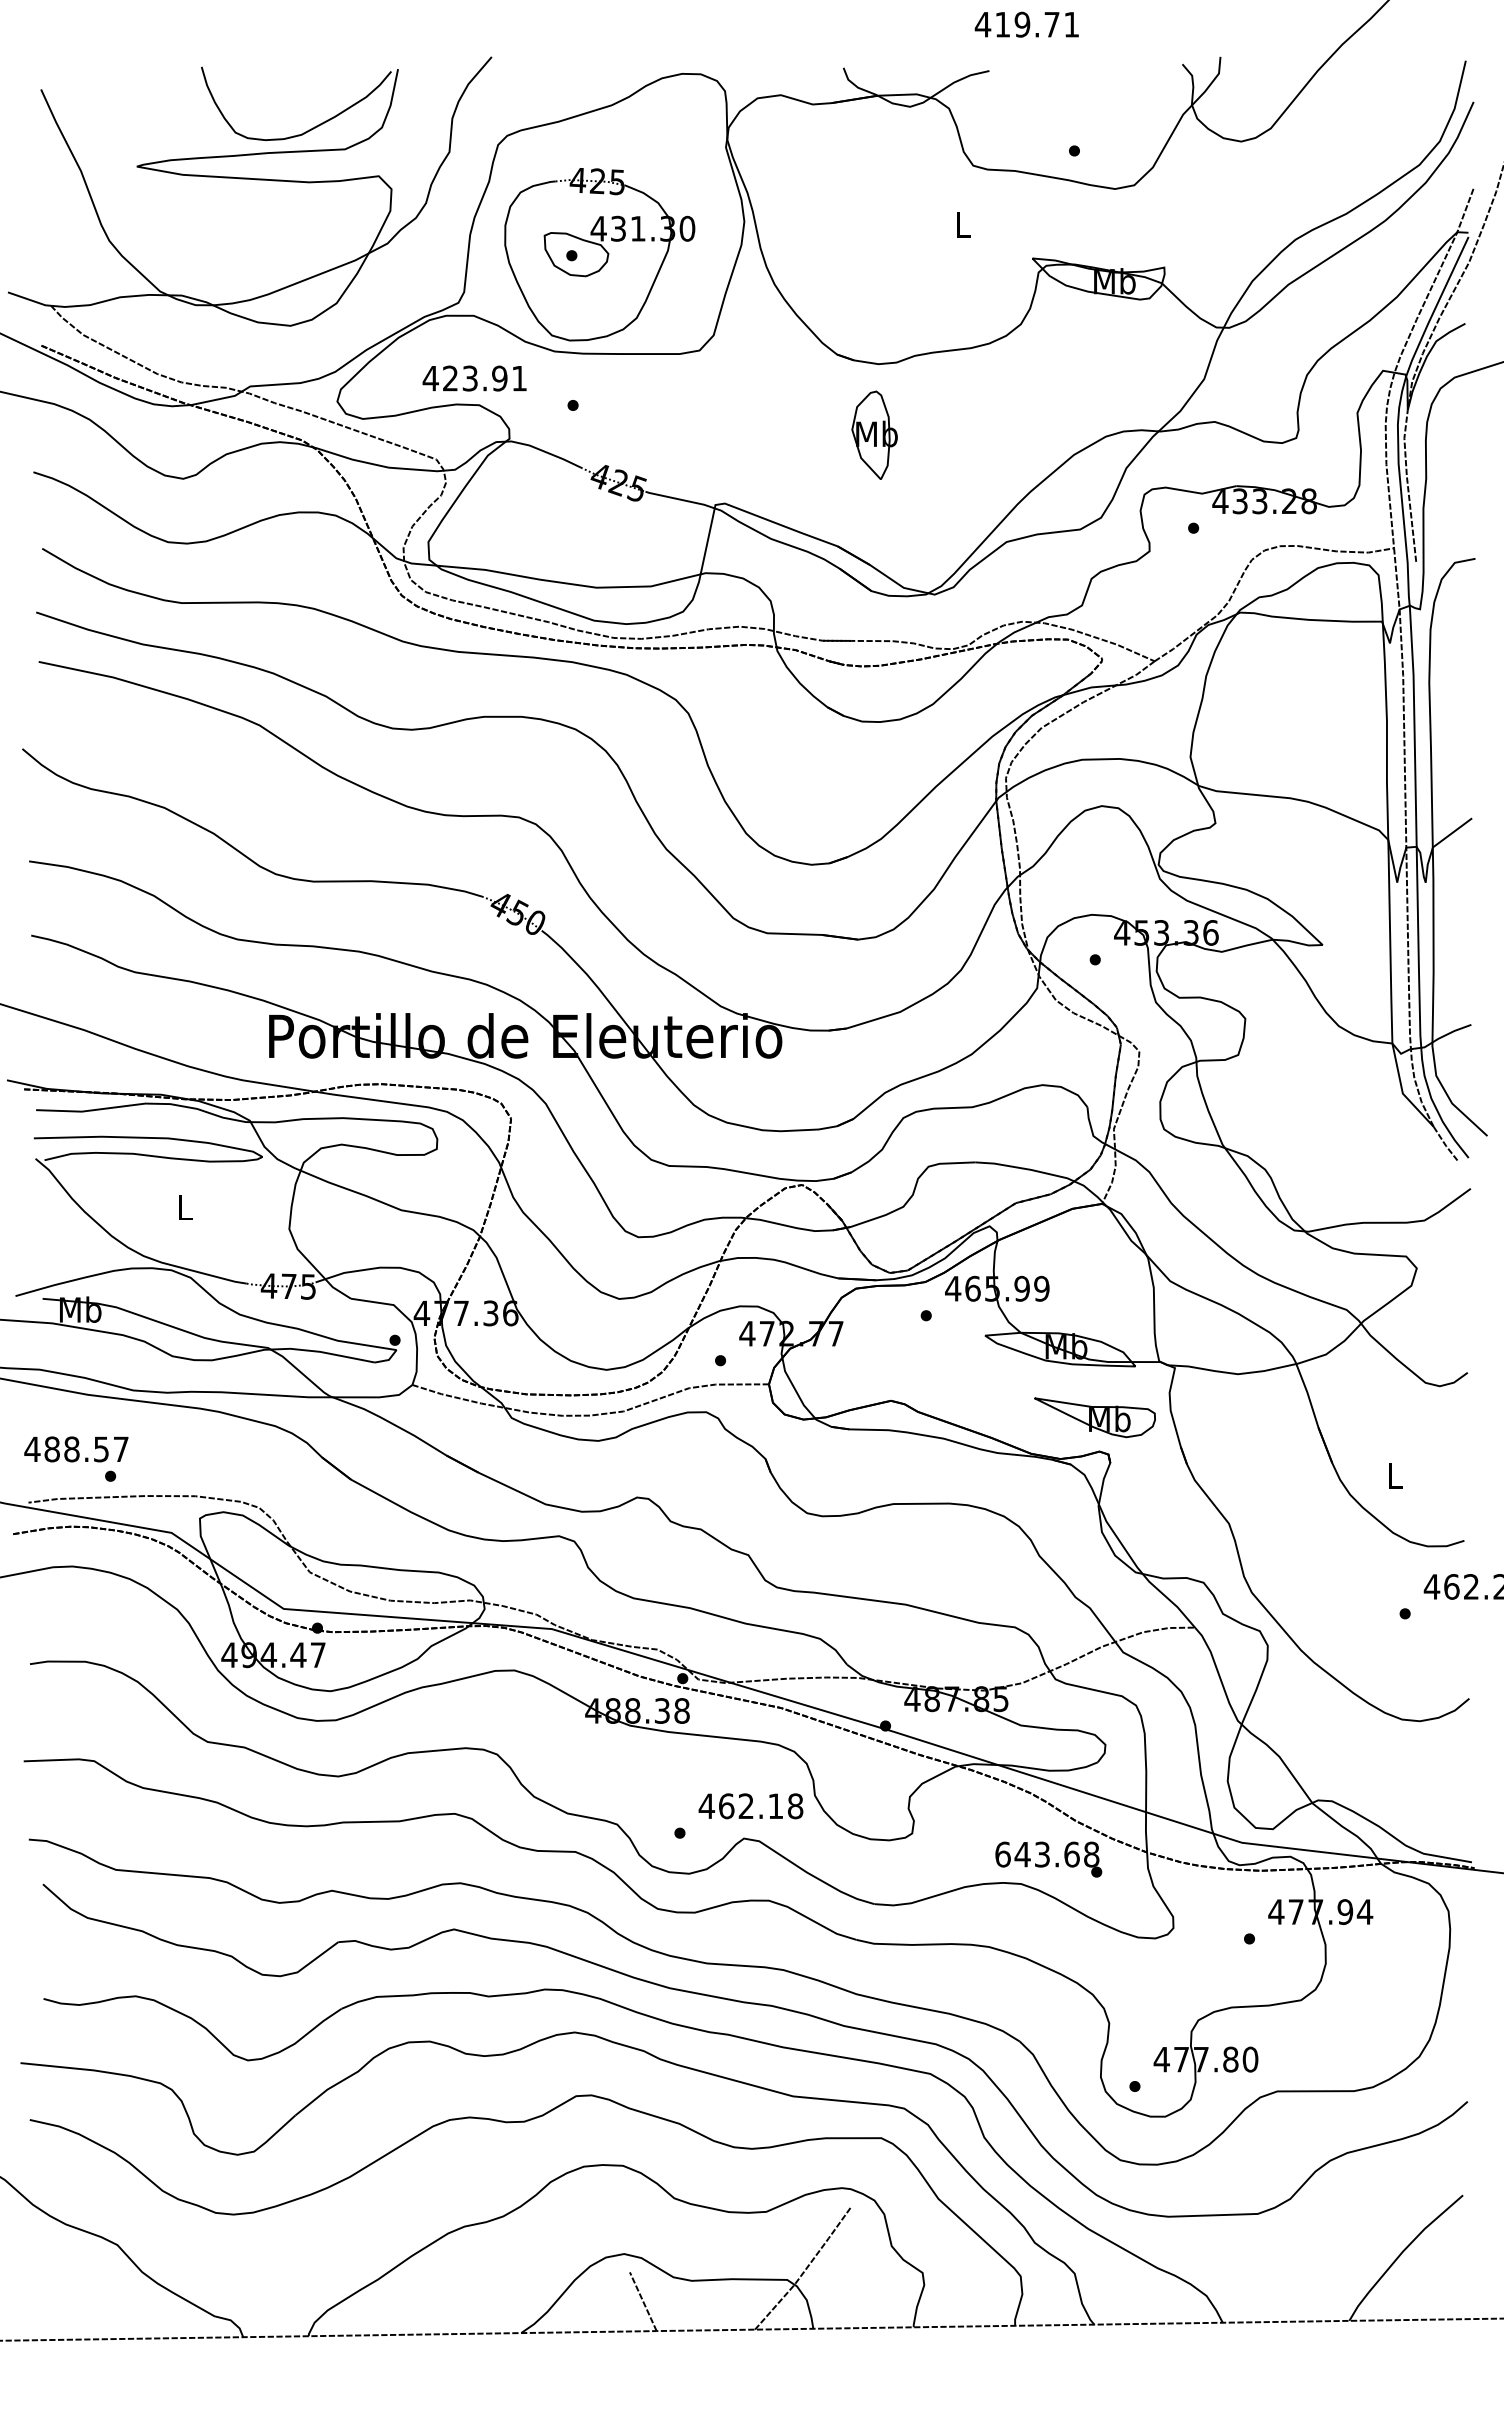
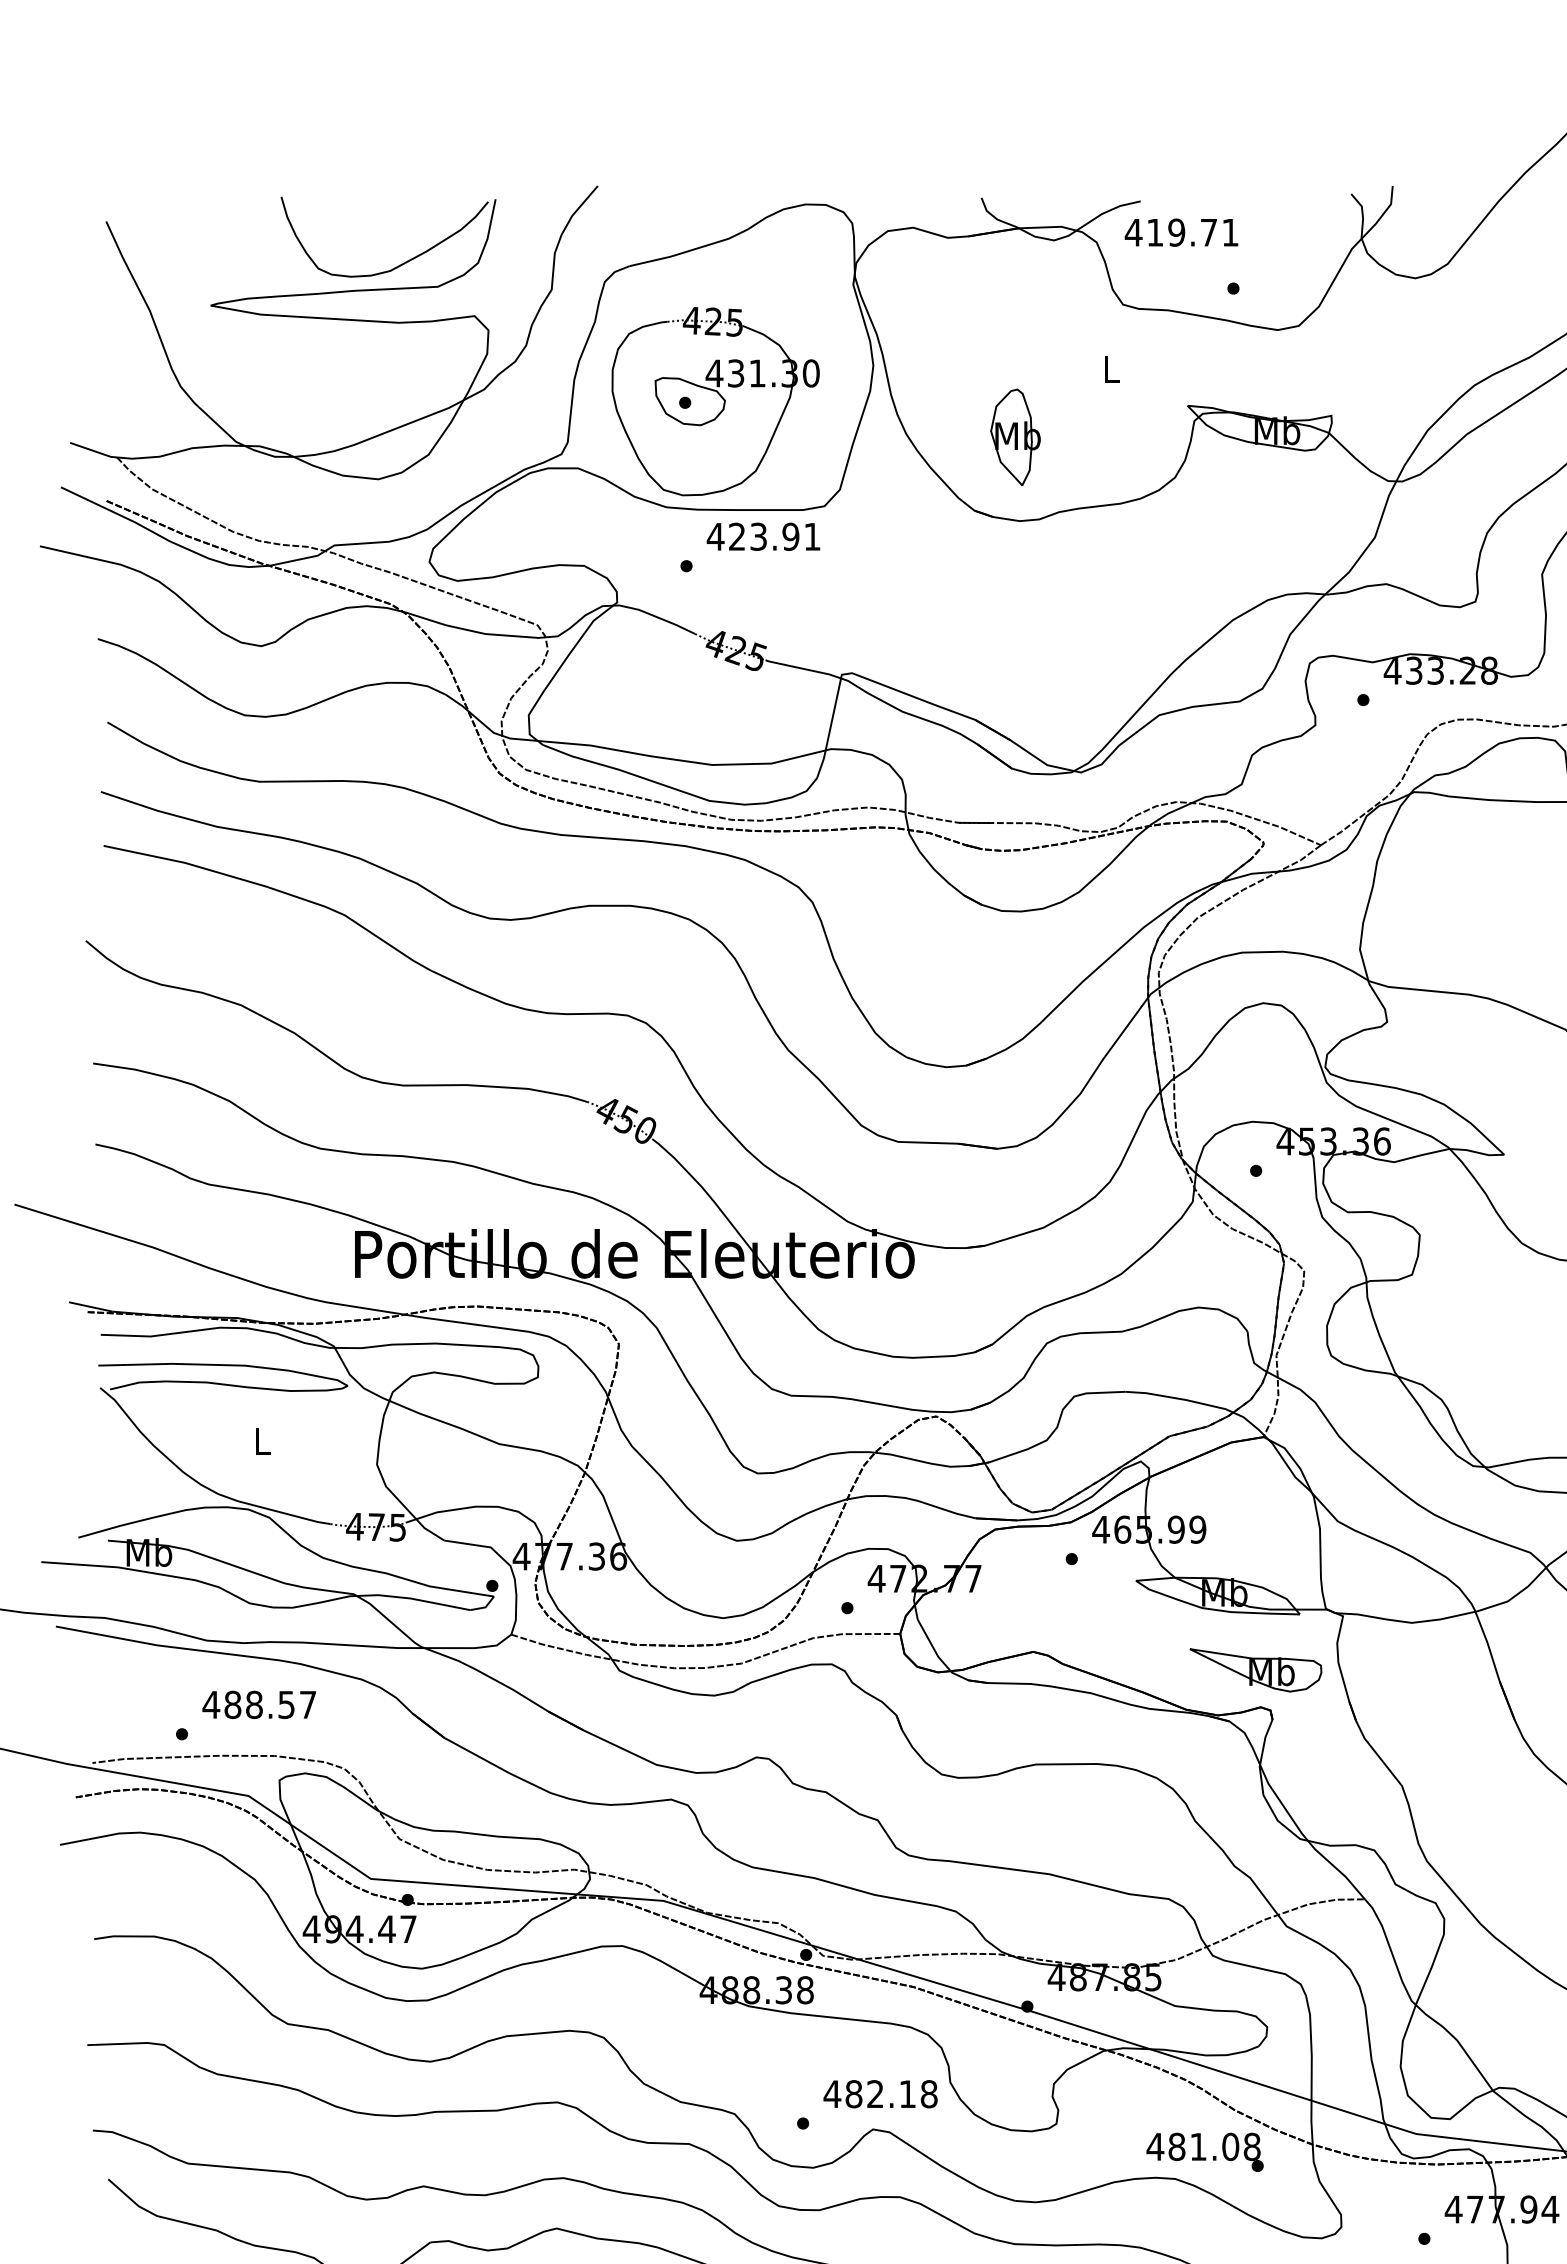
text: (1026, 24) -> (1181, 232), moved
text: (474, 378) -> (763, 536), moved
part: (874, 434) -> (1015, 436), moved
text: (76, 1449) -> (259, 1705), moved
text: (726, 1806) -> (853, 2094), 462.18 -> 482.18
text: (1036, 1854) -> (1192, 2146), 643.68 -> 481.08

